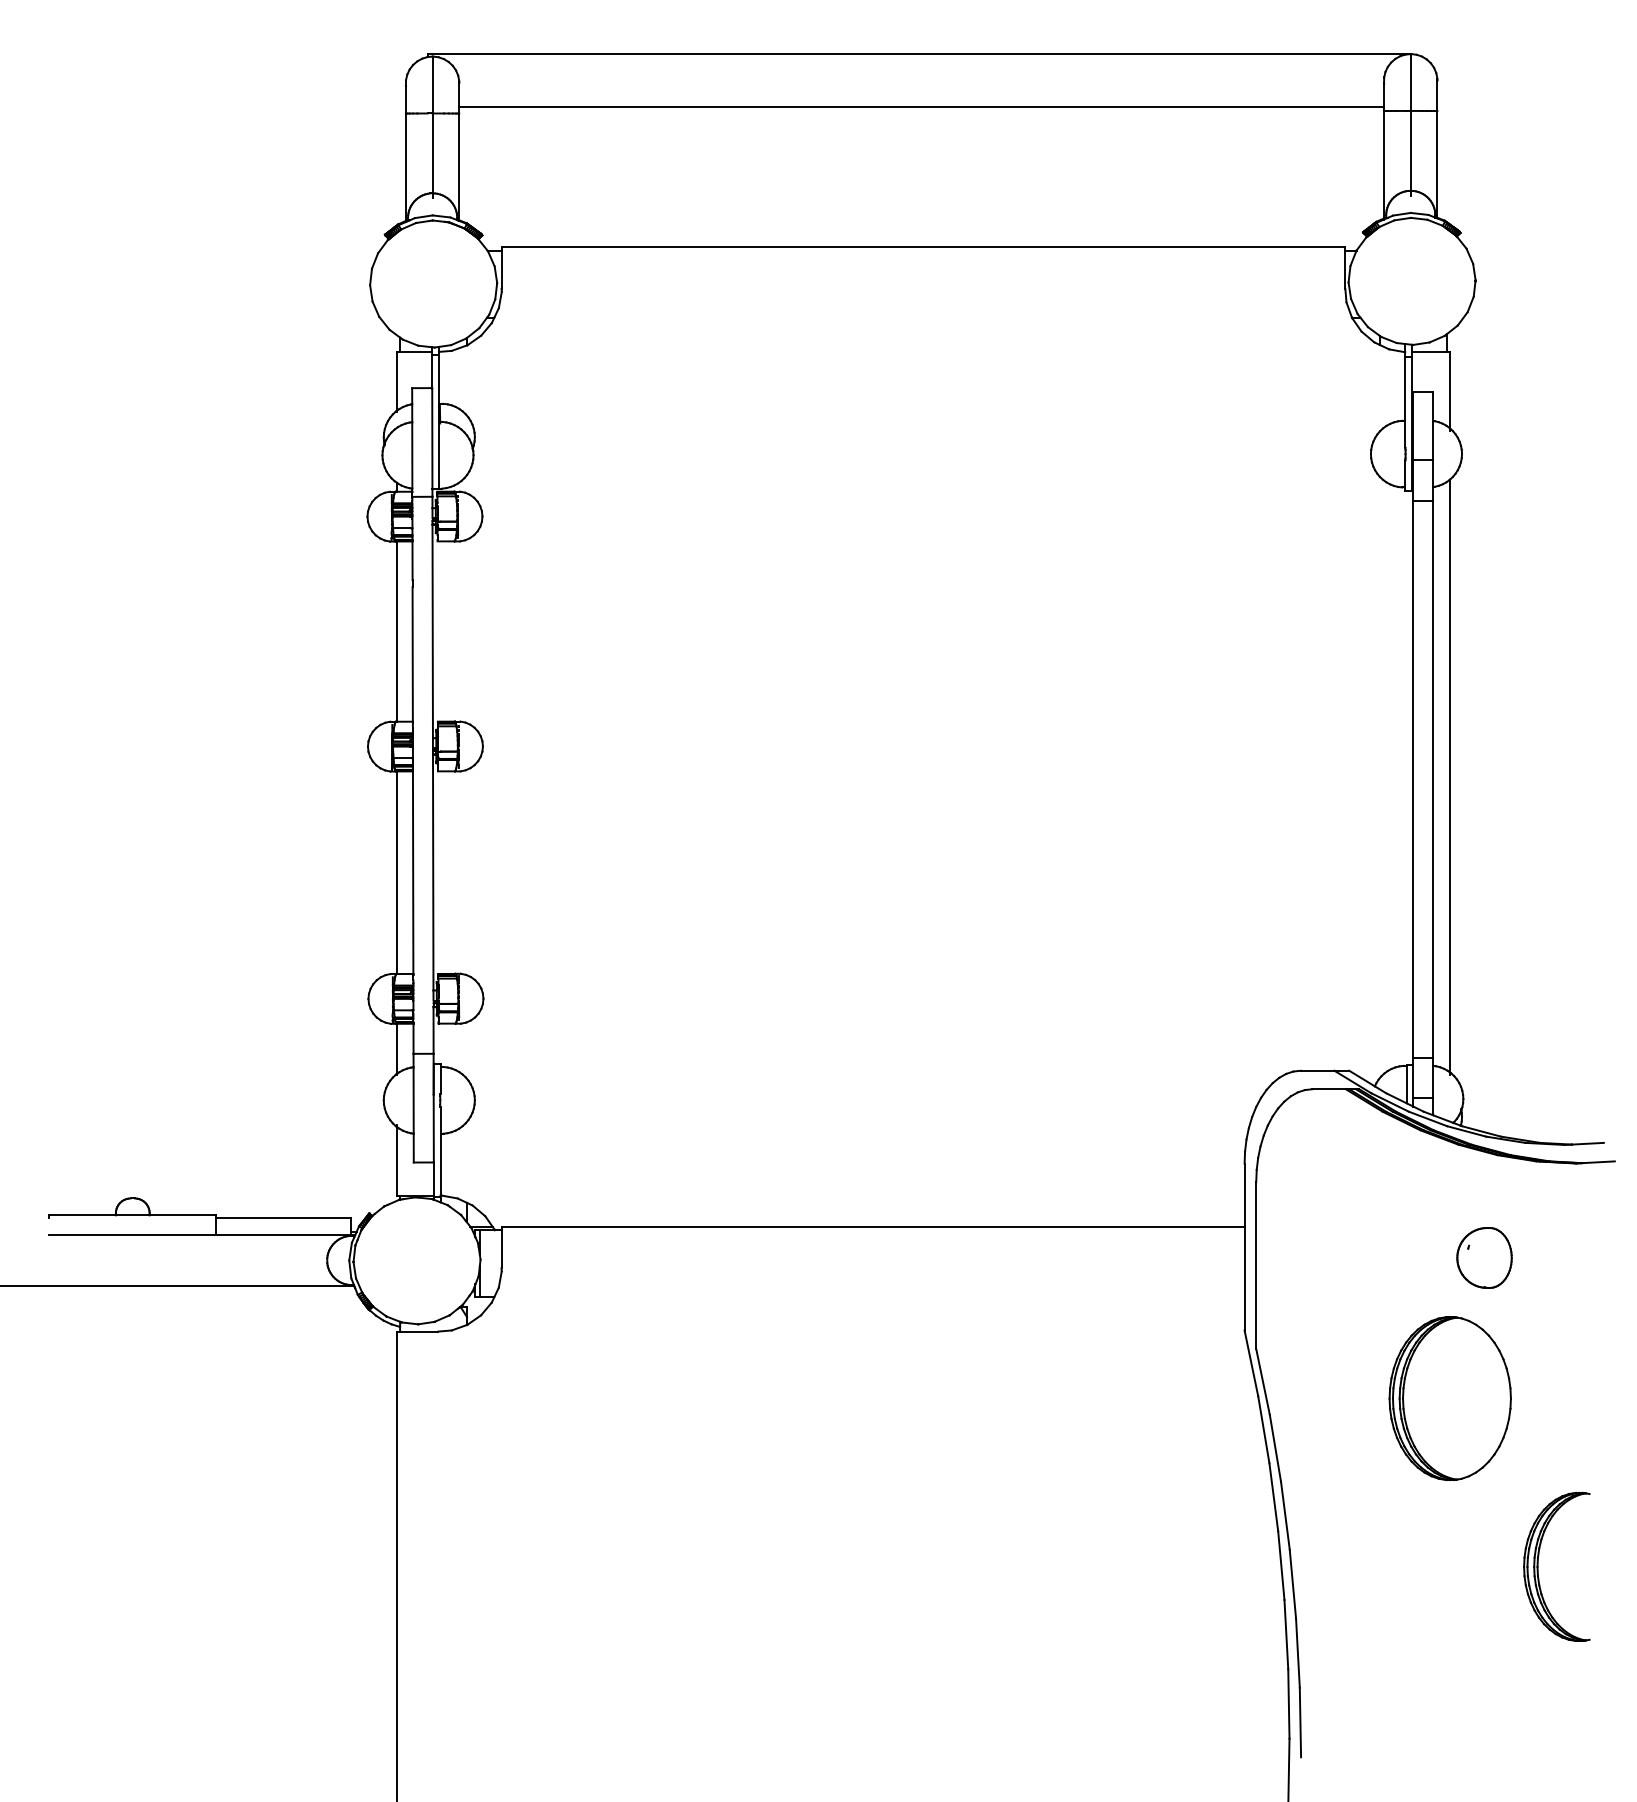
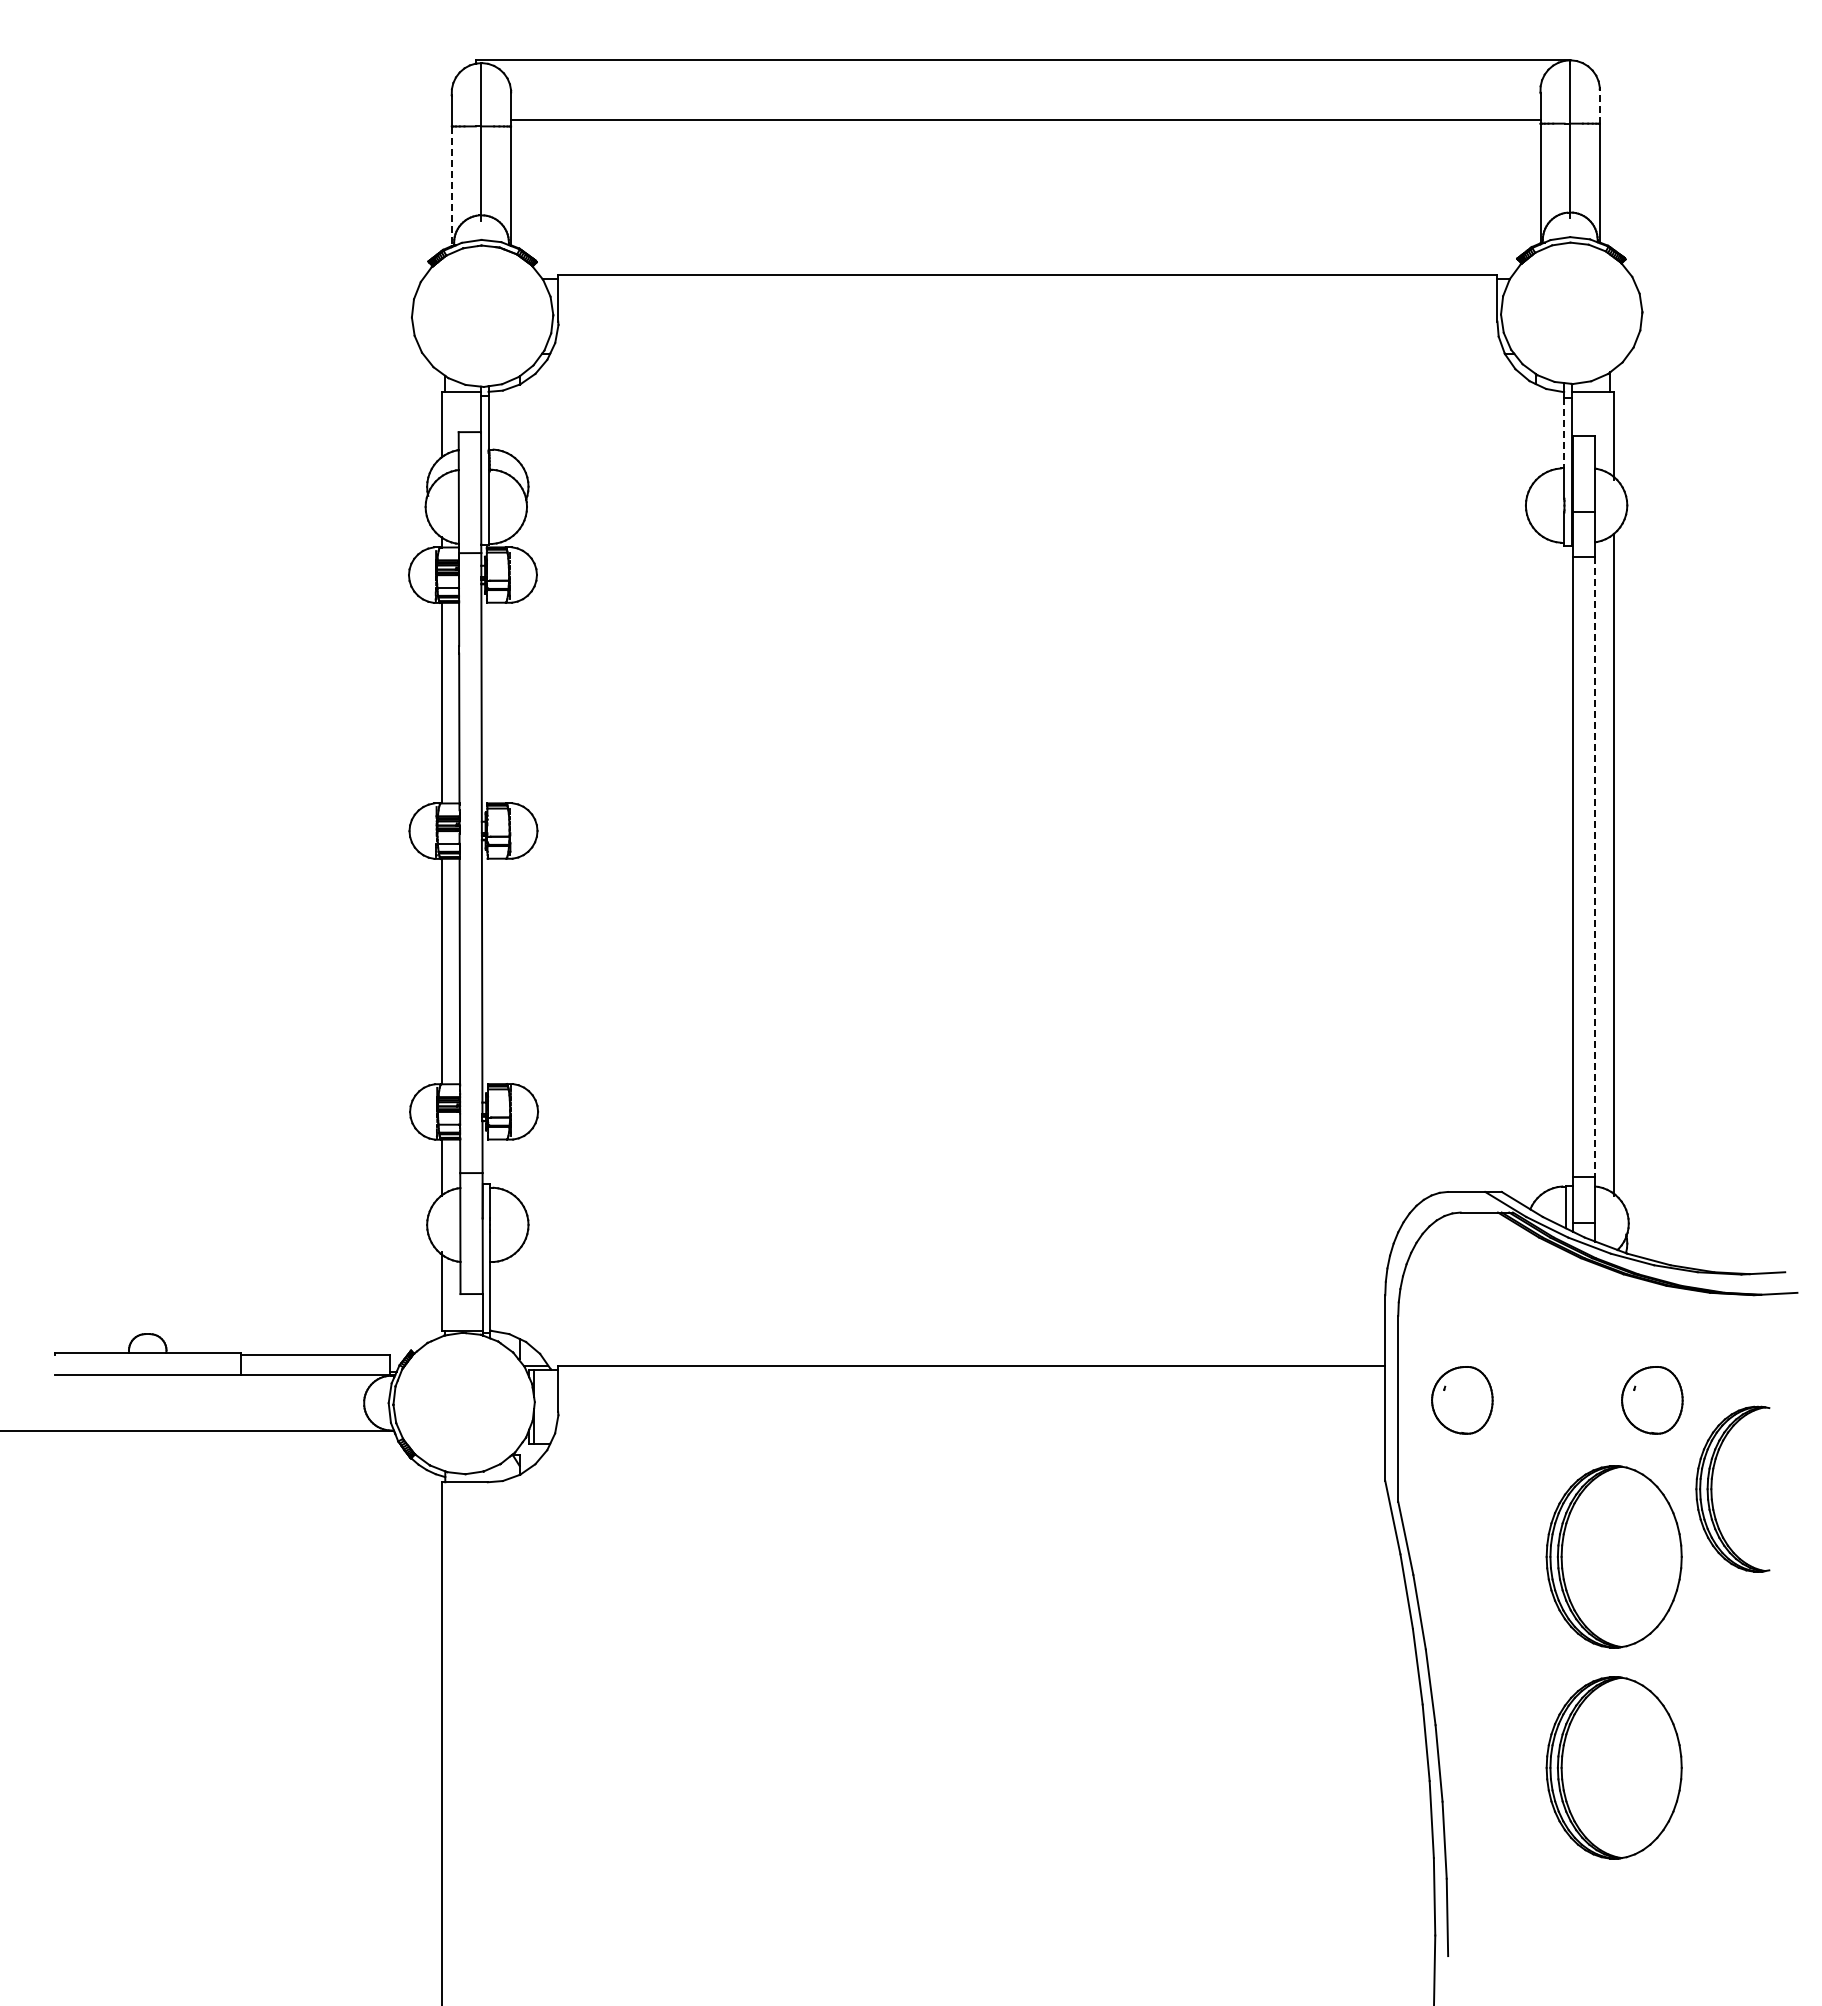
line: (1437, 95) -> (1599, 106), solid -> dashed
line: (405, 167) -> (451, 186), solid -> dashed
line: (1405, 389) -> (1564, 433), solid -> dashed
line: (1433, 779) -> (1595, 867), solid -> dashed
part: (1313, 1258) -> (1462, 1400), added
part: (1538, 1566) -> (1712, 1488), moved
part: (1449, 1587) -> (1613, 1767), added

